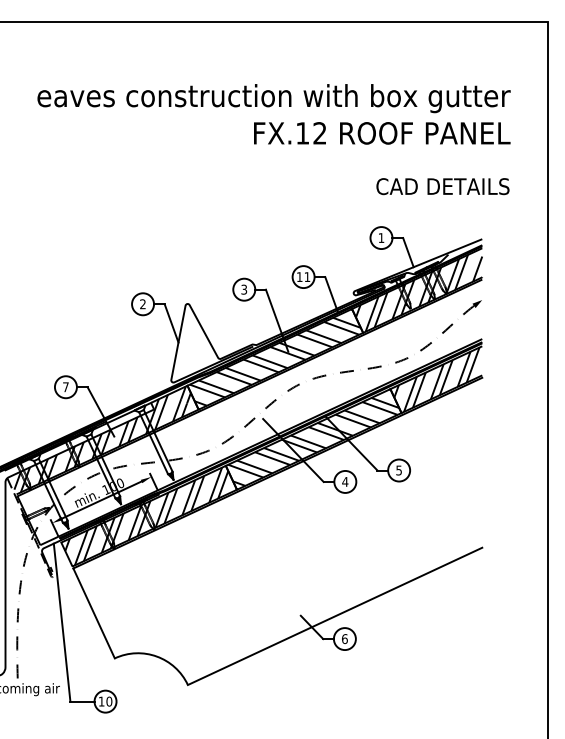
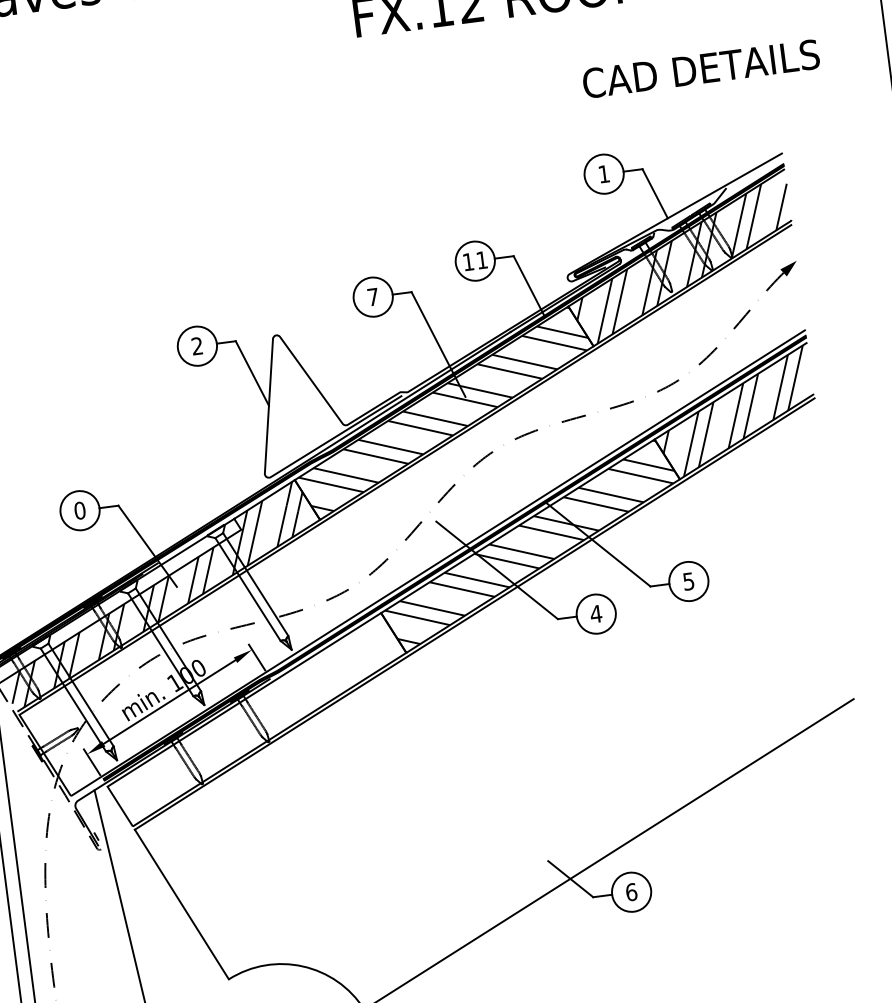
text: (244, 289) -> (373, 296), 3 -> 7
text: (65, 387) -> (79, 511), 7 -> 0
hatch: (150, 516) -> (259, 720), removed

